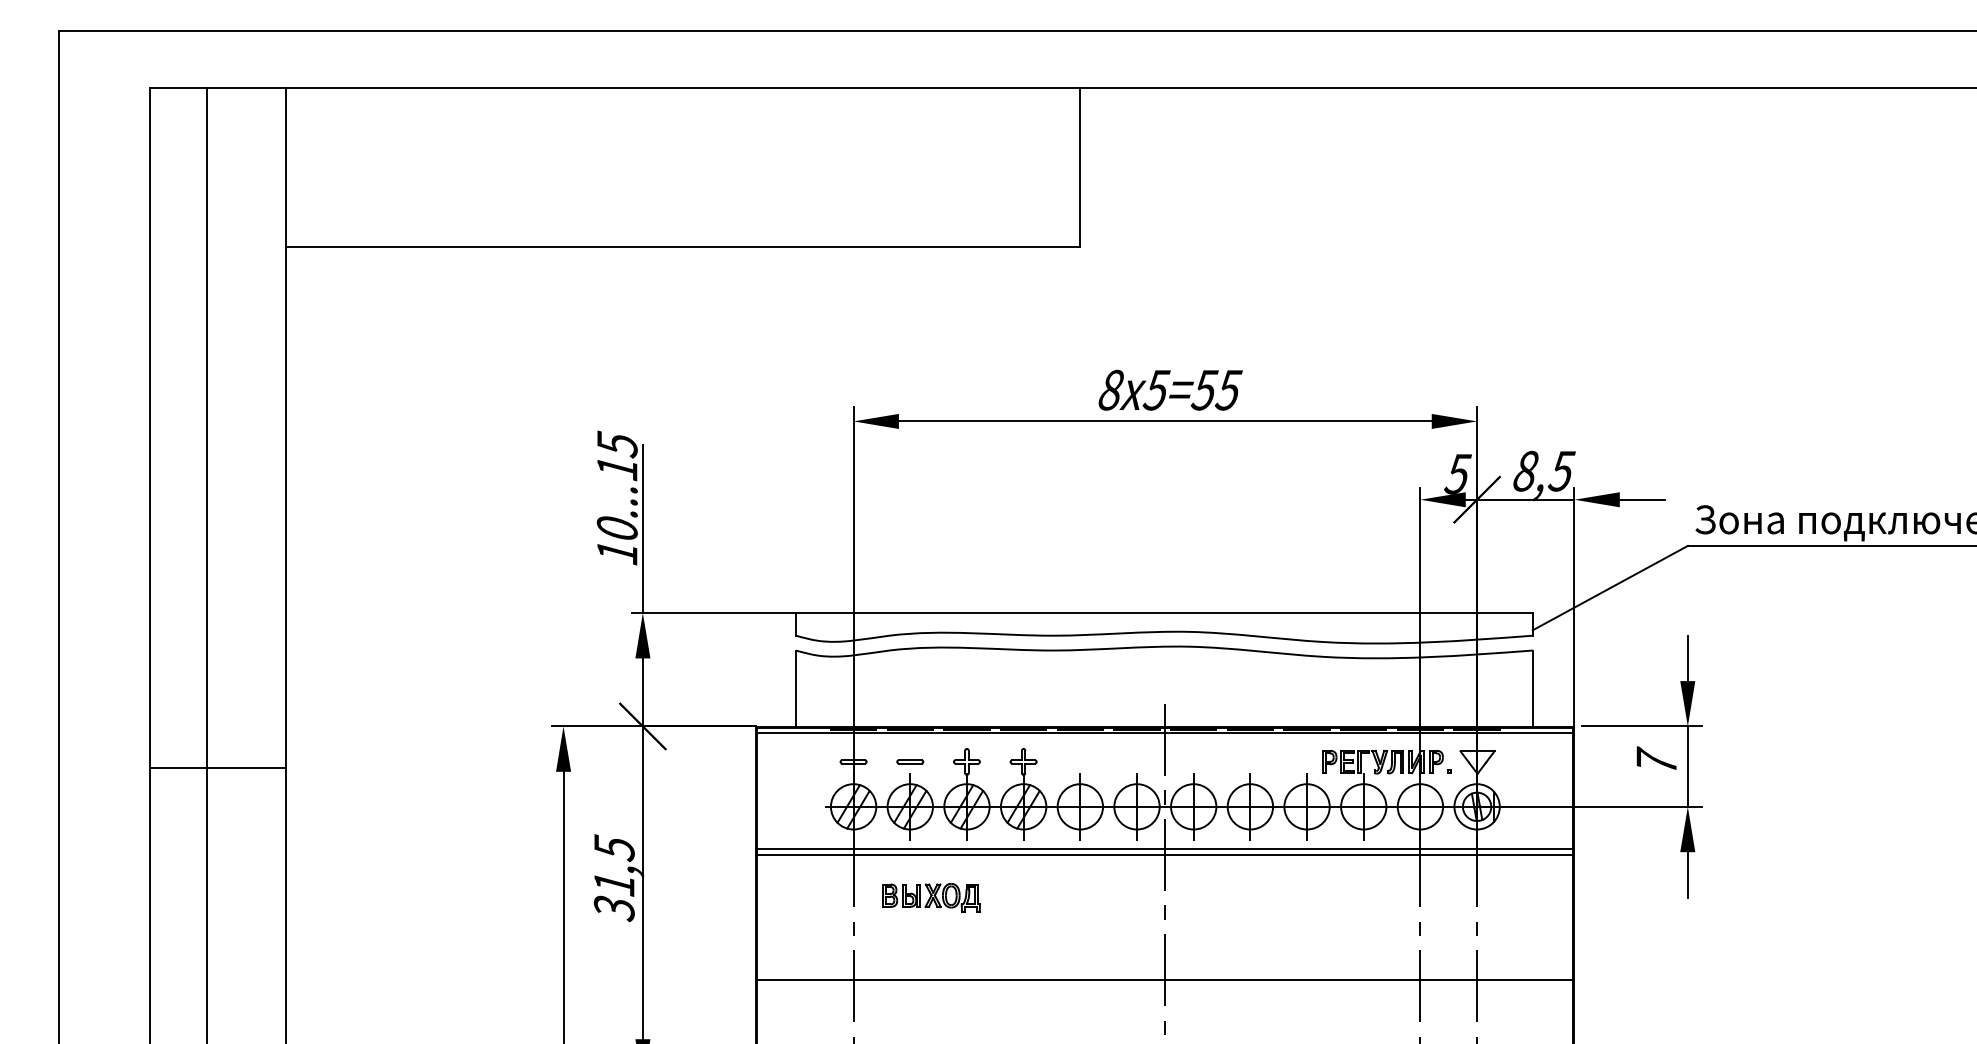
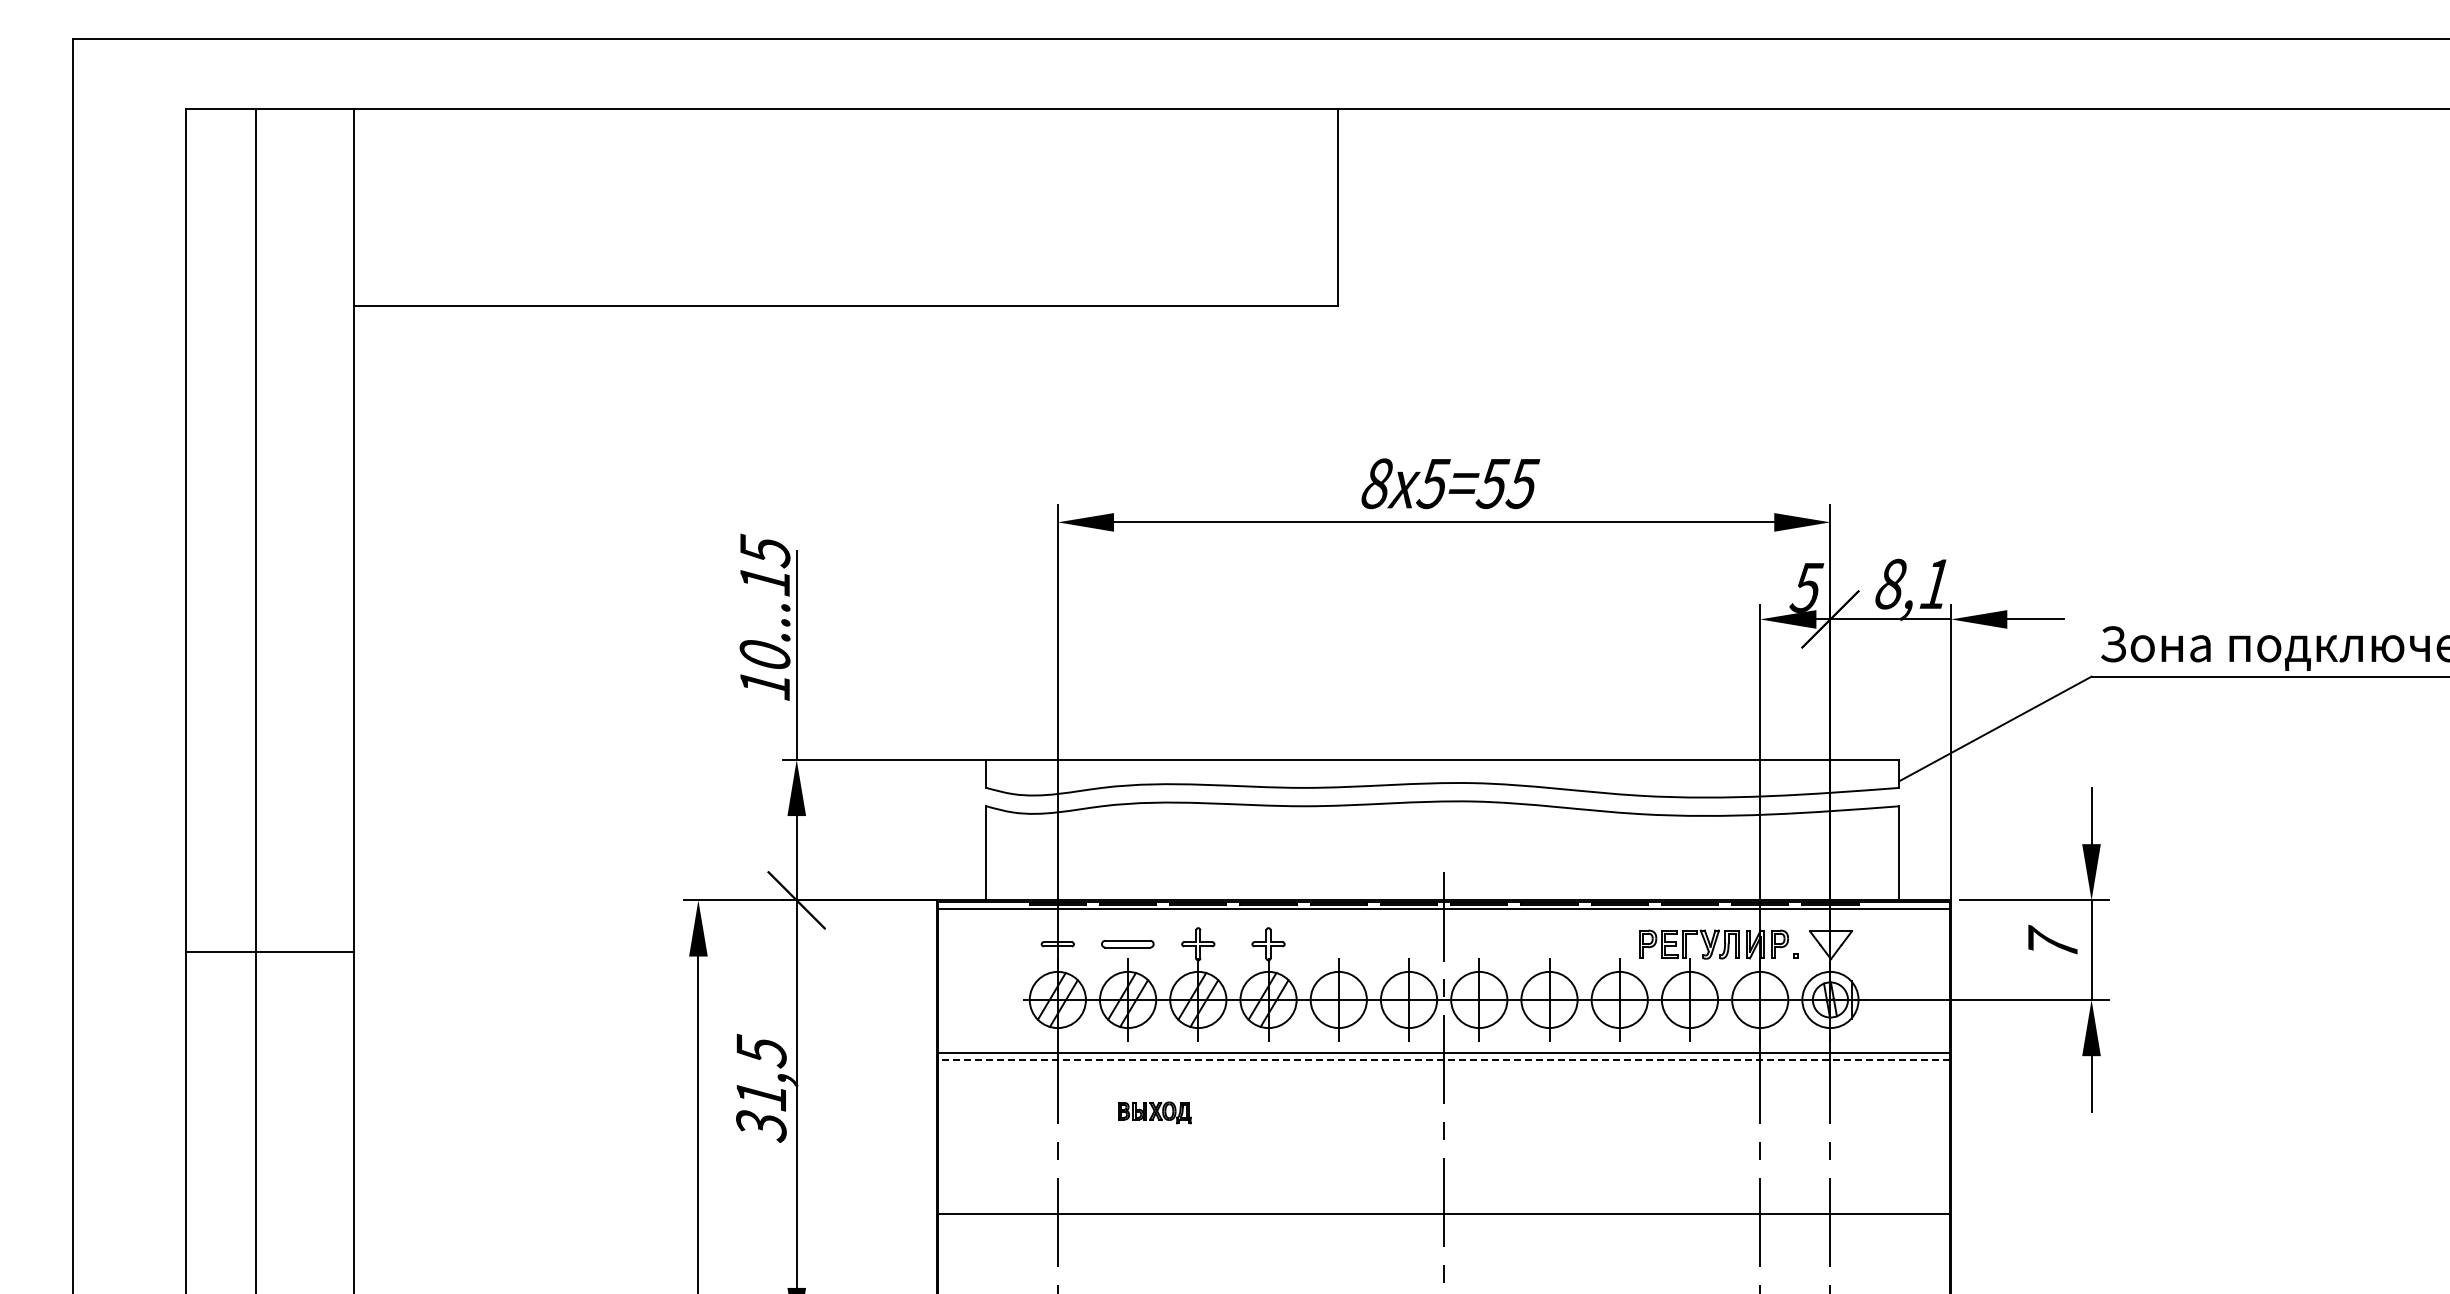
text: (1561, 471) -> (1935, 584), 8,5 -> 8,1
part: (910, 762) -> (1128, 944), size x1.6
line: (1165, 854) -> (1444, 1059), solid -> dashed
part: (931, 897) -> (1154, 1112), size x0.6

